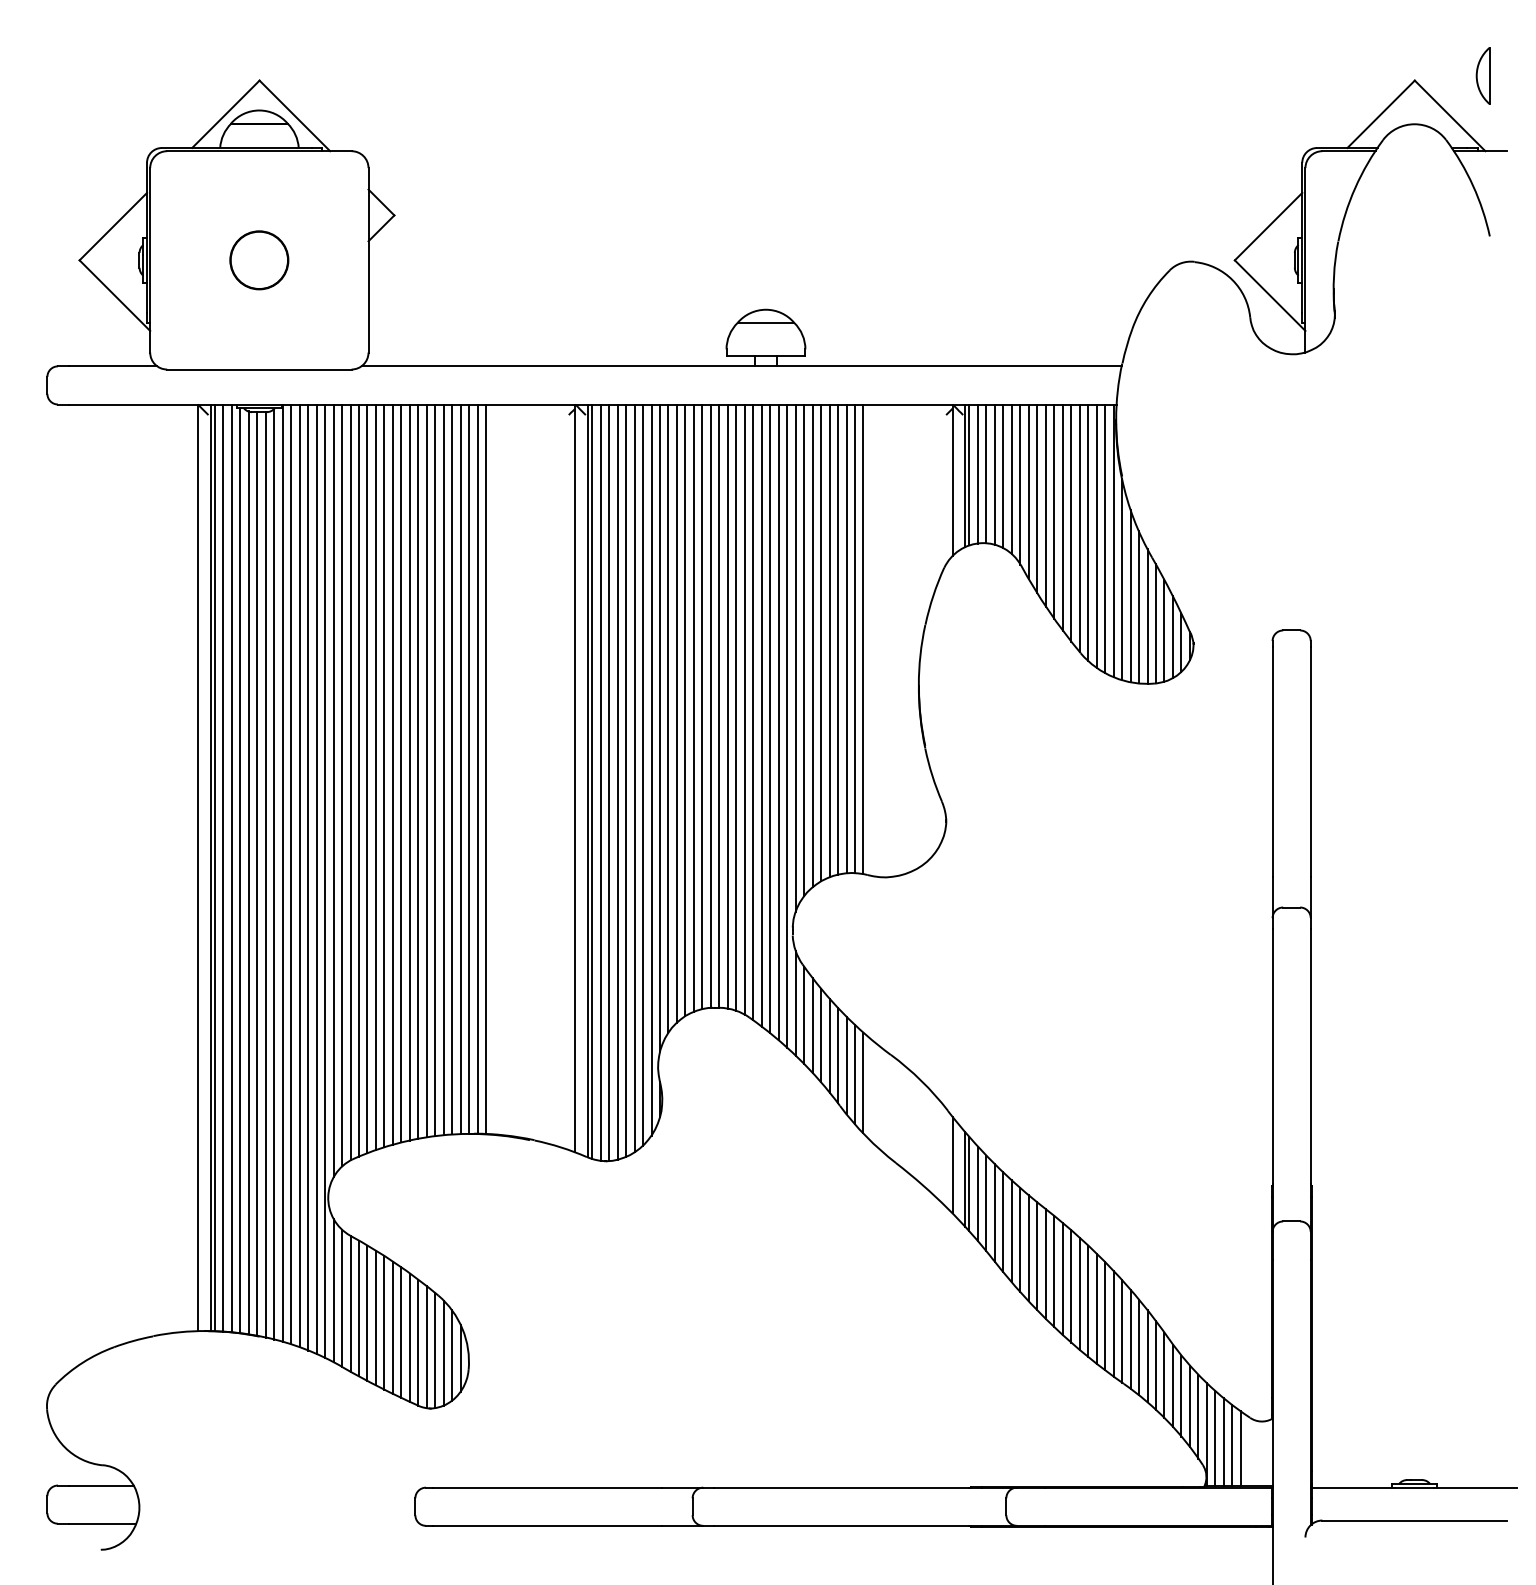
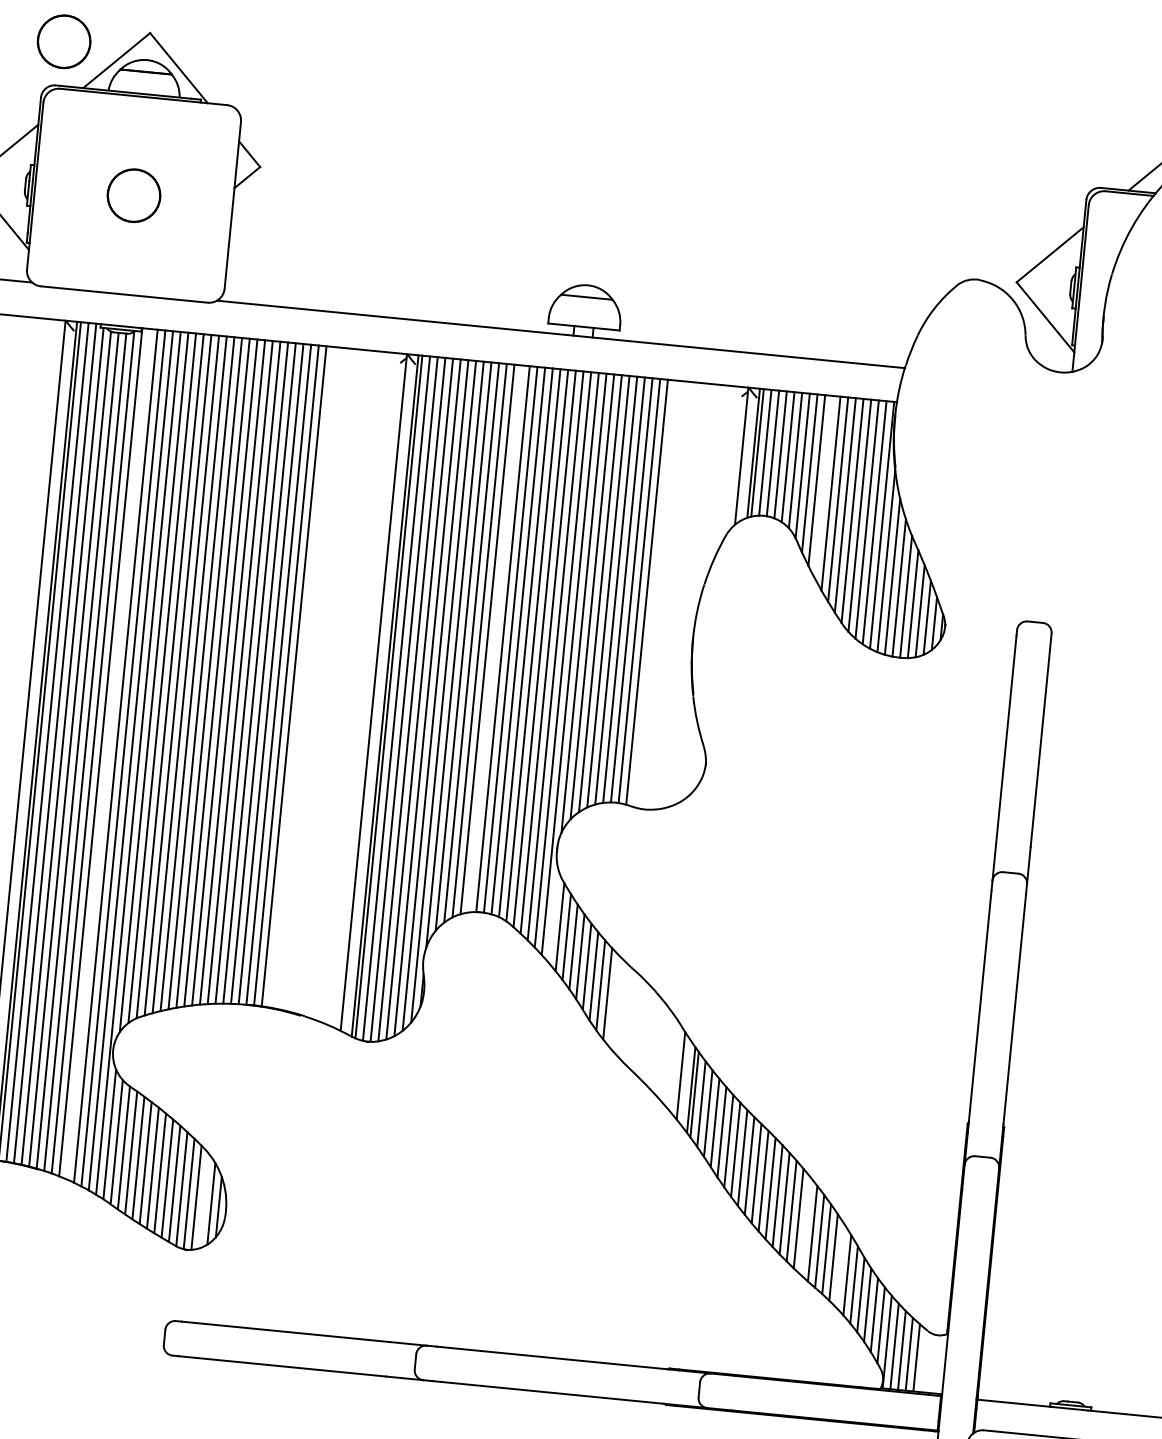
circle: (166, 99) -> (64, 41), added
line: (1045, 505) -> (823, 487), removed
line: (702, 706) -> (495, 638), removed
line: (291, 874) -> (108, 754), removed
line: (795, 1002) -> (553, 914), removed
line: (1105, 1316) -> (805, 1226), removed
line: (443, 1352) -> (203, 1200), removed
line: (1147, 1356) -> (840, 1266), removed

